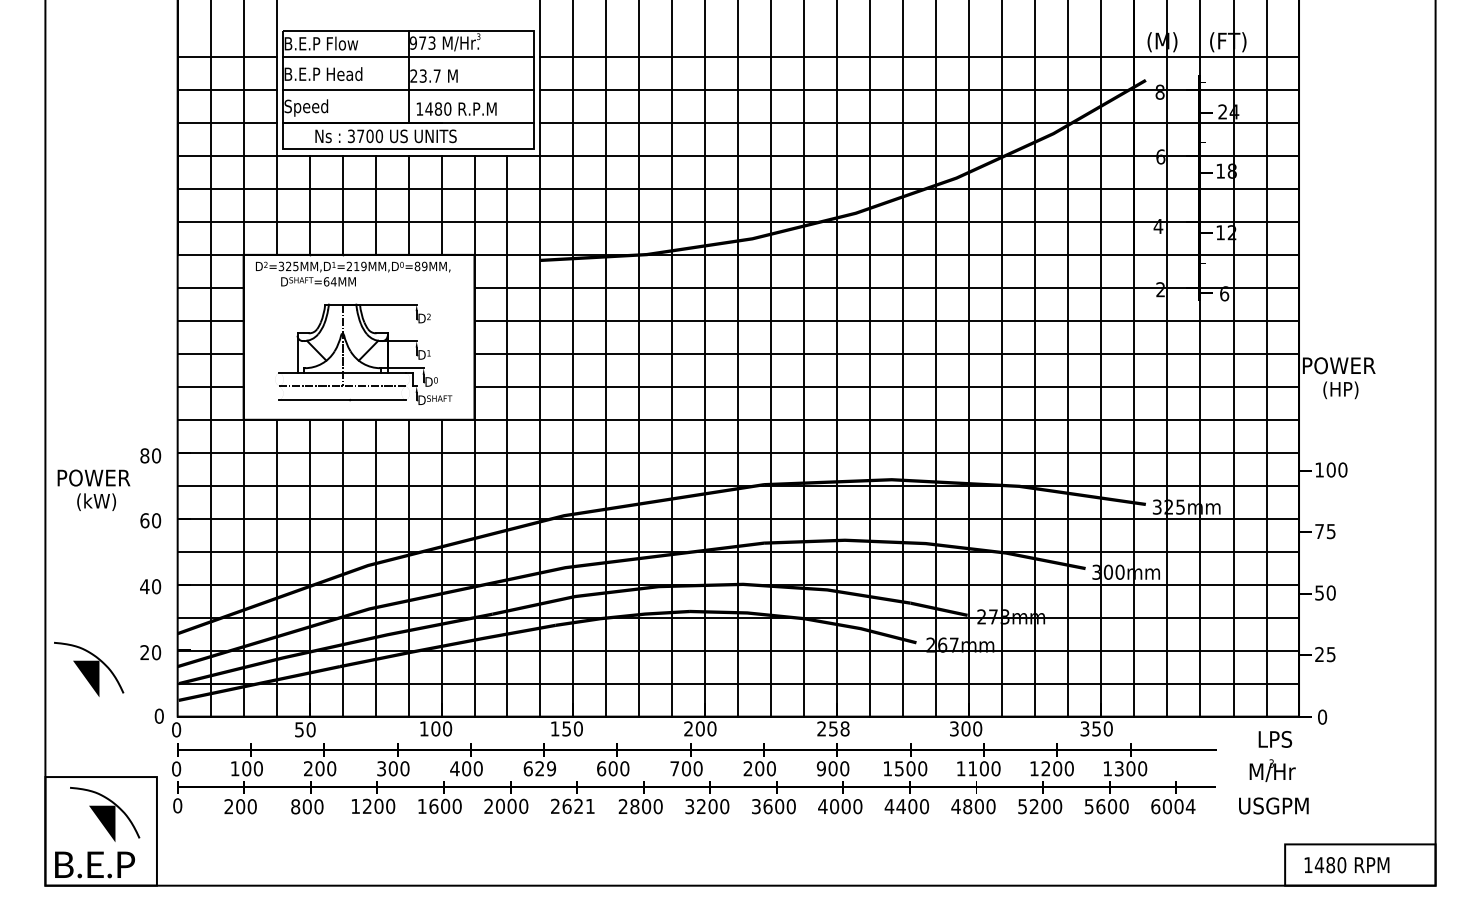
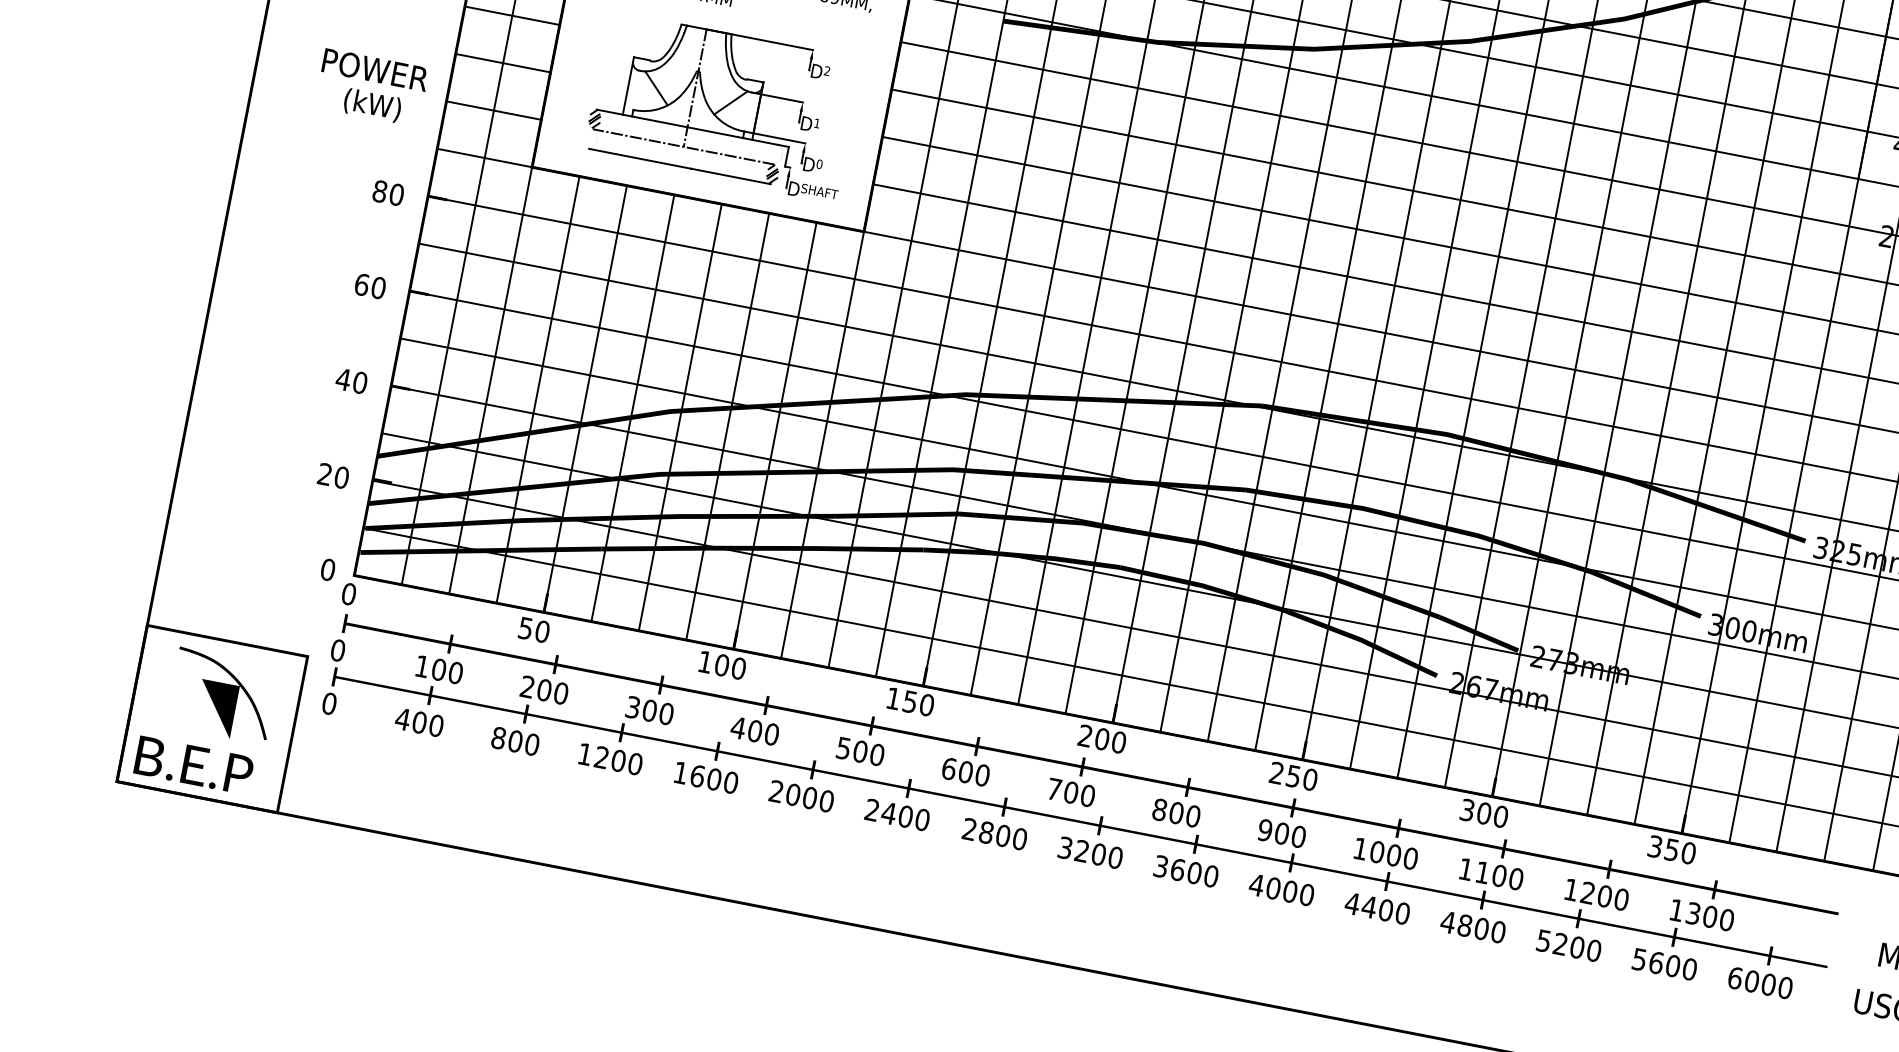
hatch: (279, 378) -> (595, 117), added
hatch: (405, 392) -> (772, 173), added
text: (93, 489) -> (371, 86), moved
part: (89, 668) -> (241, 481), removed
text: (844, 728) -> (1309, 778), 258 -> 250
text: (539, 768) -> (860, 751), 629 -> 500
text: (747, 768) -> (1159, 809), 200 -> 800
text: (898, 768) -> (1376, 851), 1500 -> 1000
text: (228, 806) -> (402, 718), 200 -> 400
text: (578, 806) -> (905, 816), 2621 -> 2400
text: (1190, 806) -> (1785, 987), 6004 -> 6000

